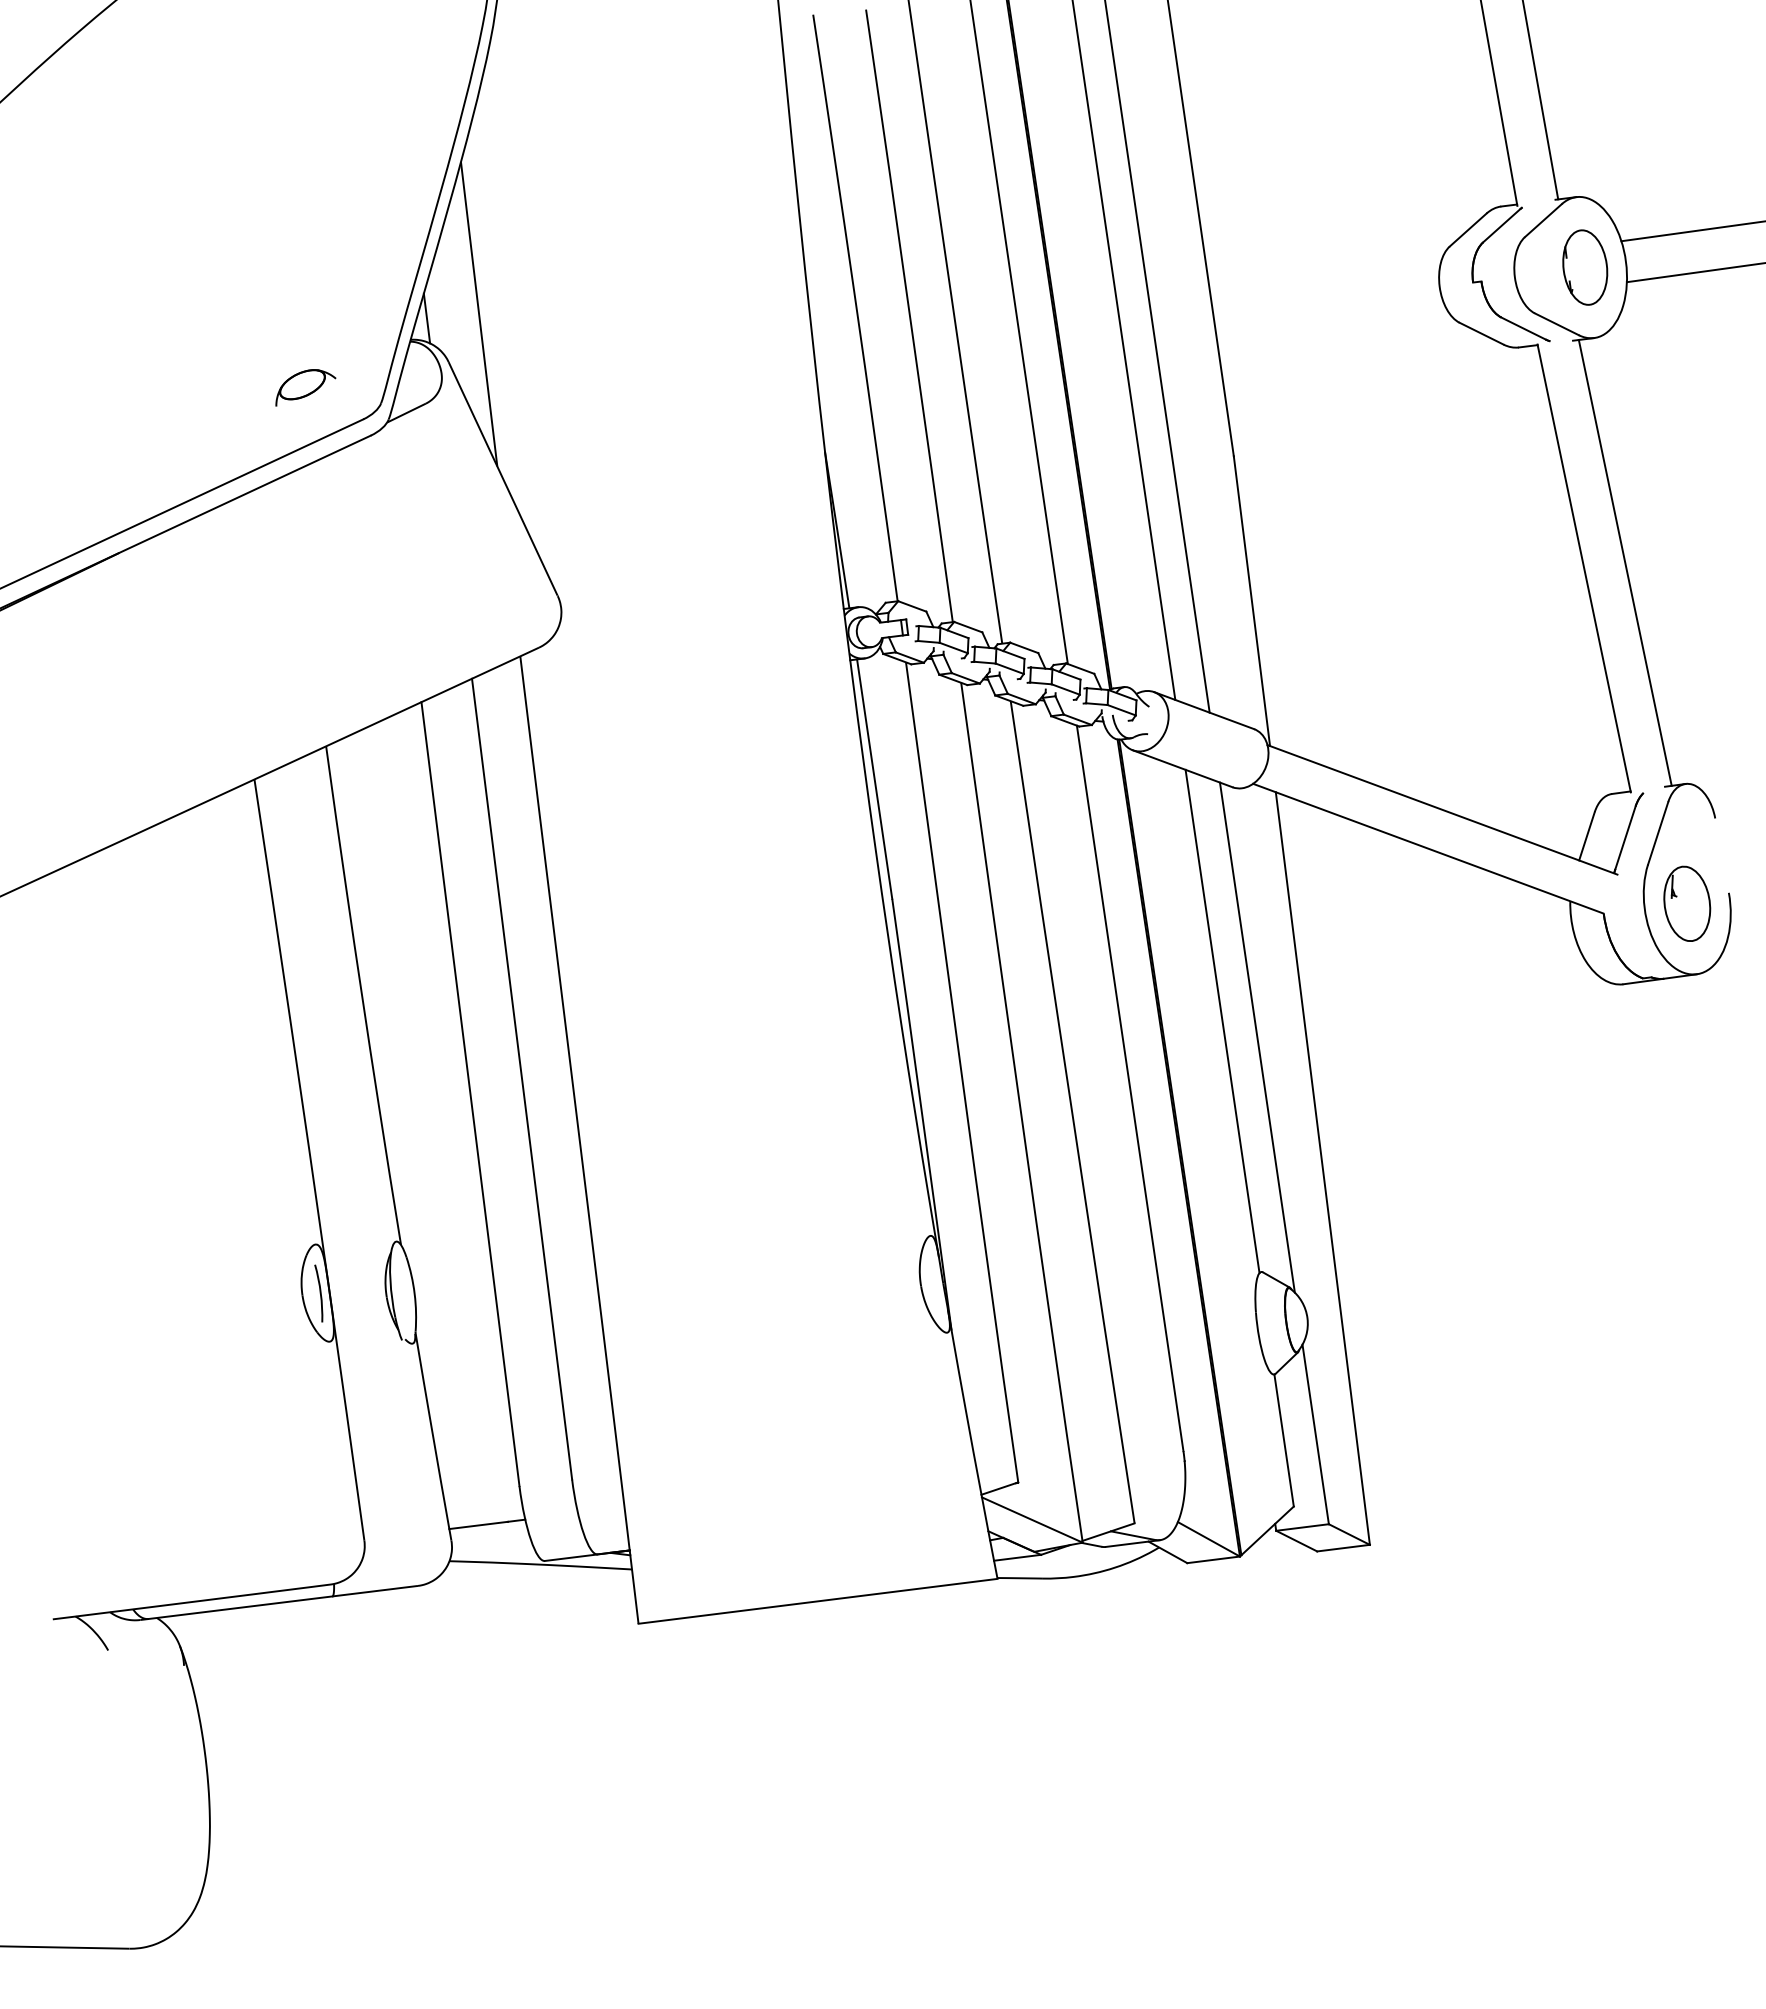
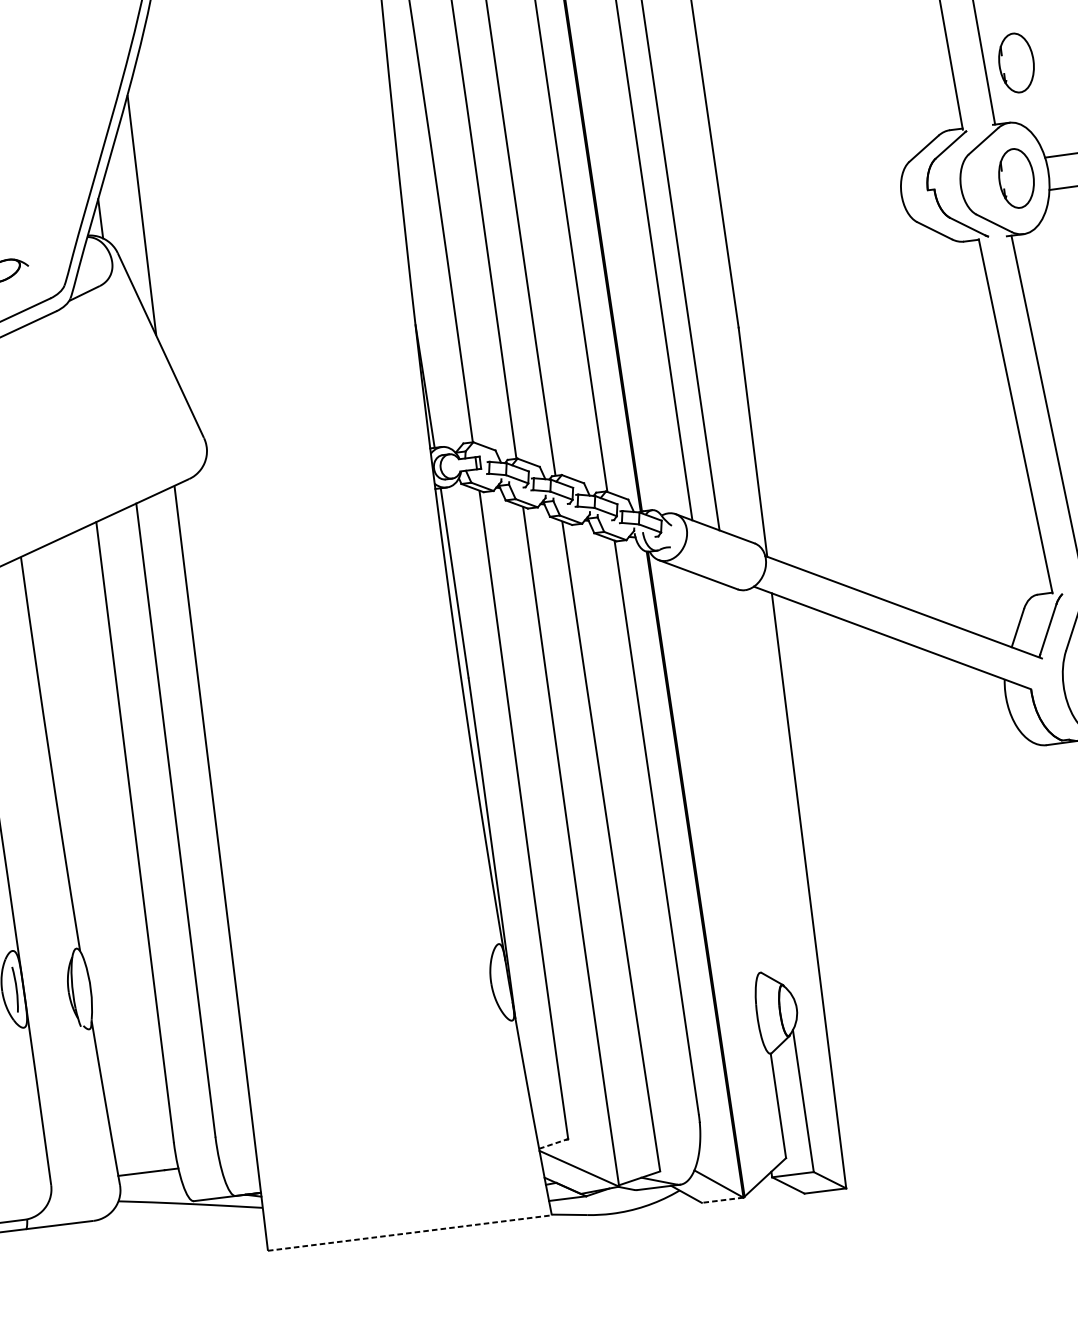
part: (1585, 121) -> (1016, 62), added
line: (1222, 1021) -> (729, 774), removed
line: (1256, 1037) -> (756, 787), removed
line: (1000, 1488) -> (554, 1143), solid -> dashed
line: (1213, 1559) -> (722, 1199), solid -> dashed
line: (818, 1601) -> (410, 1233), solid -> dashed

